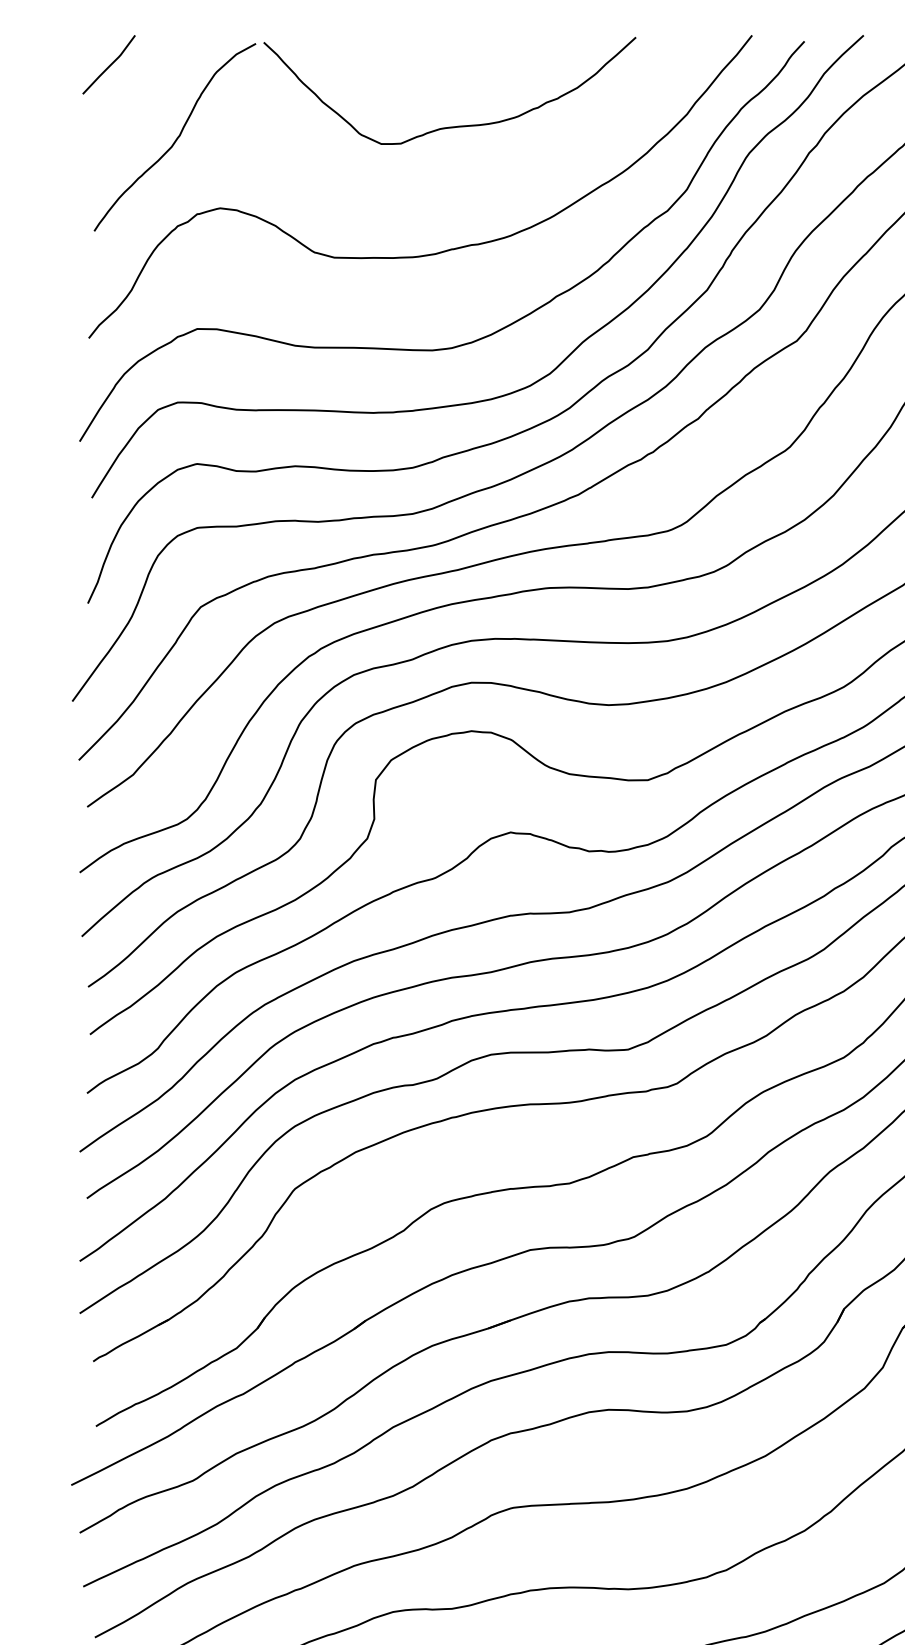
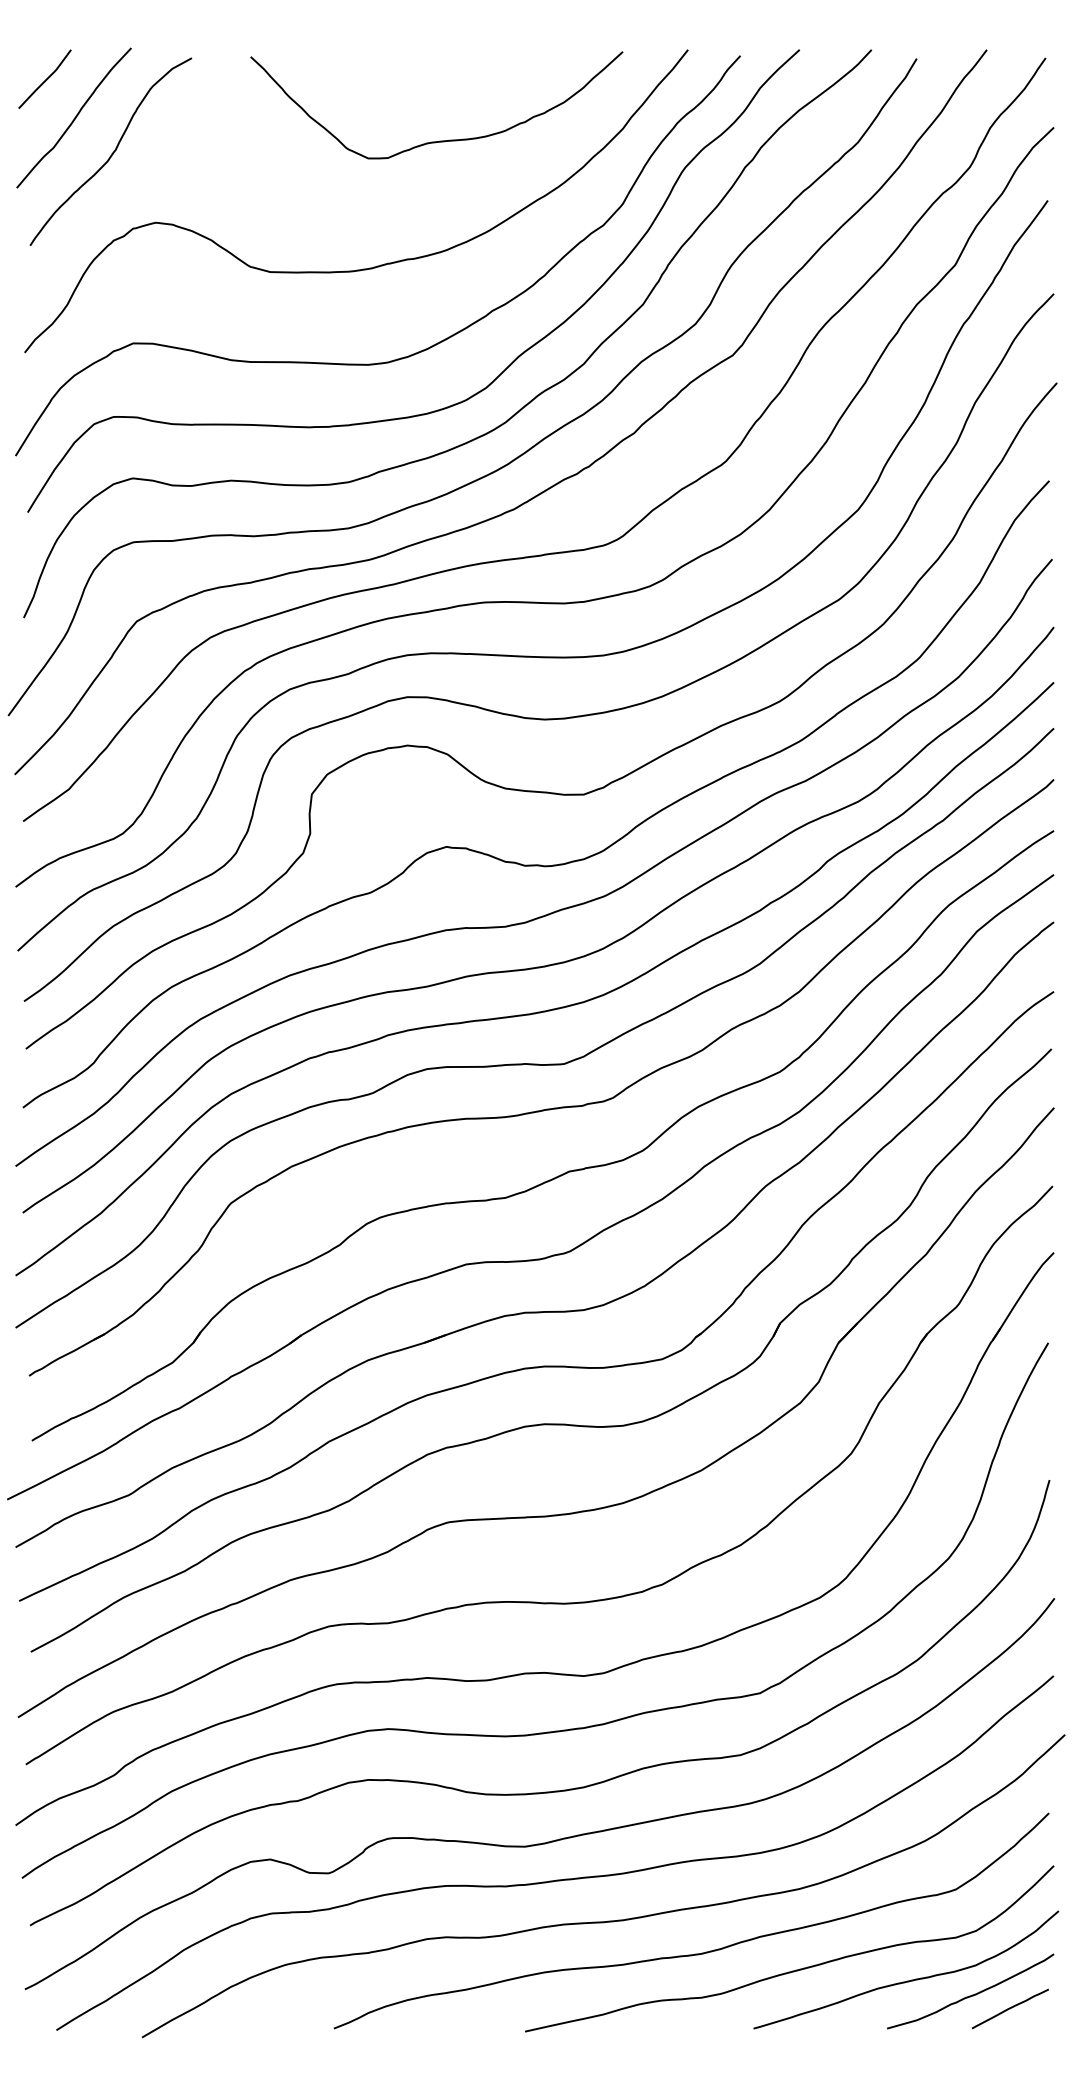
curve: (138, 103) -> (74, 117), added
curve: (452, 126) -> (439, 140), moved

